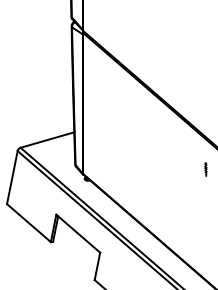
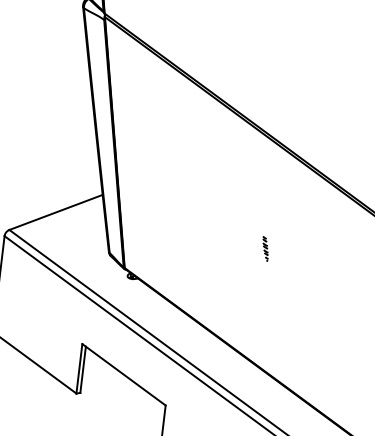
part: (205, 169) -> (264, 248), moved

